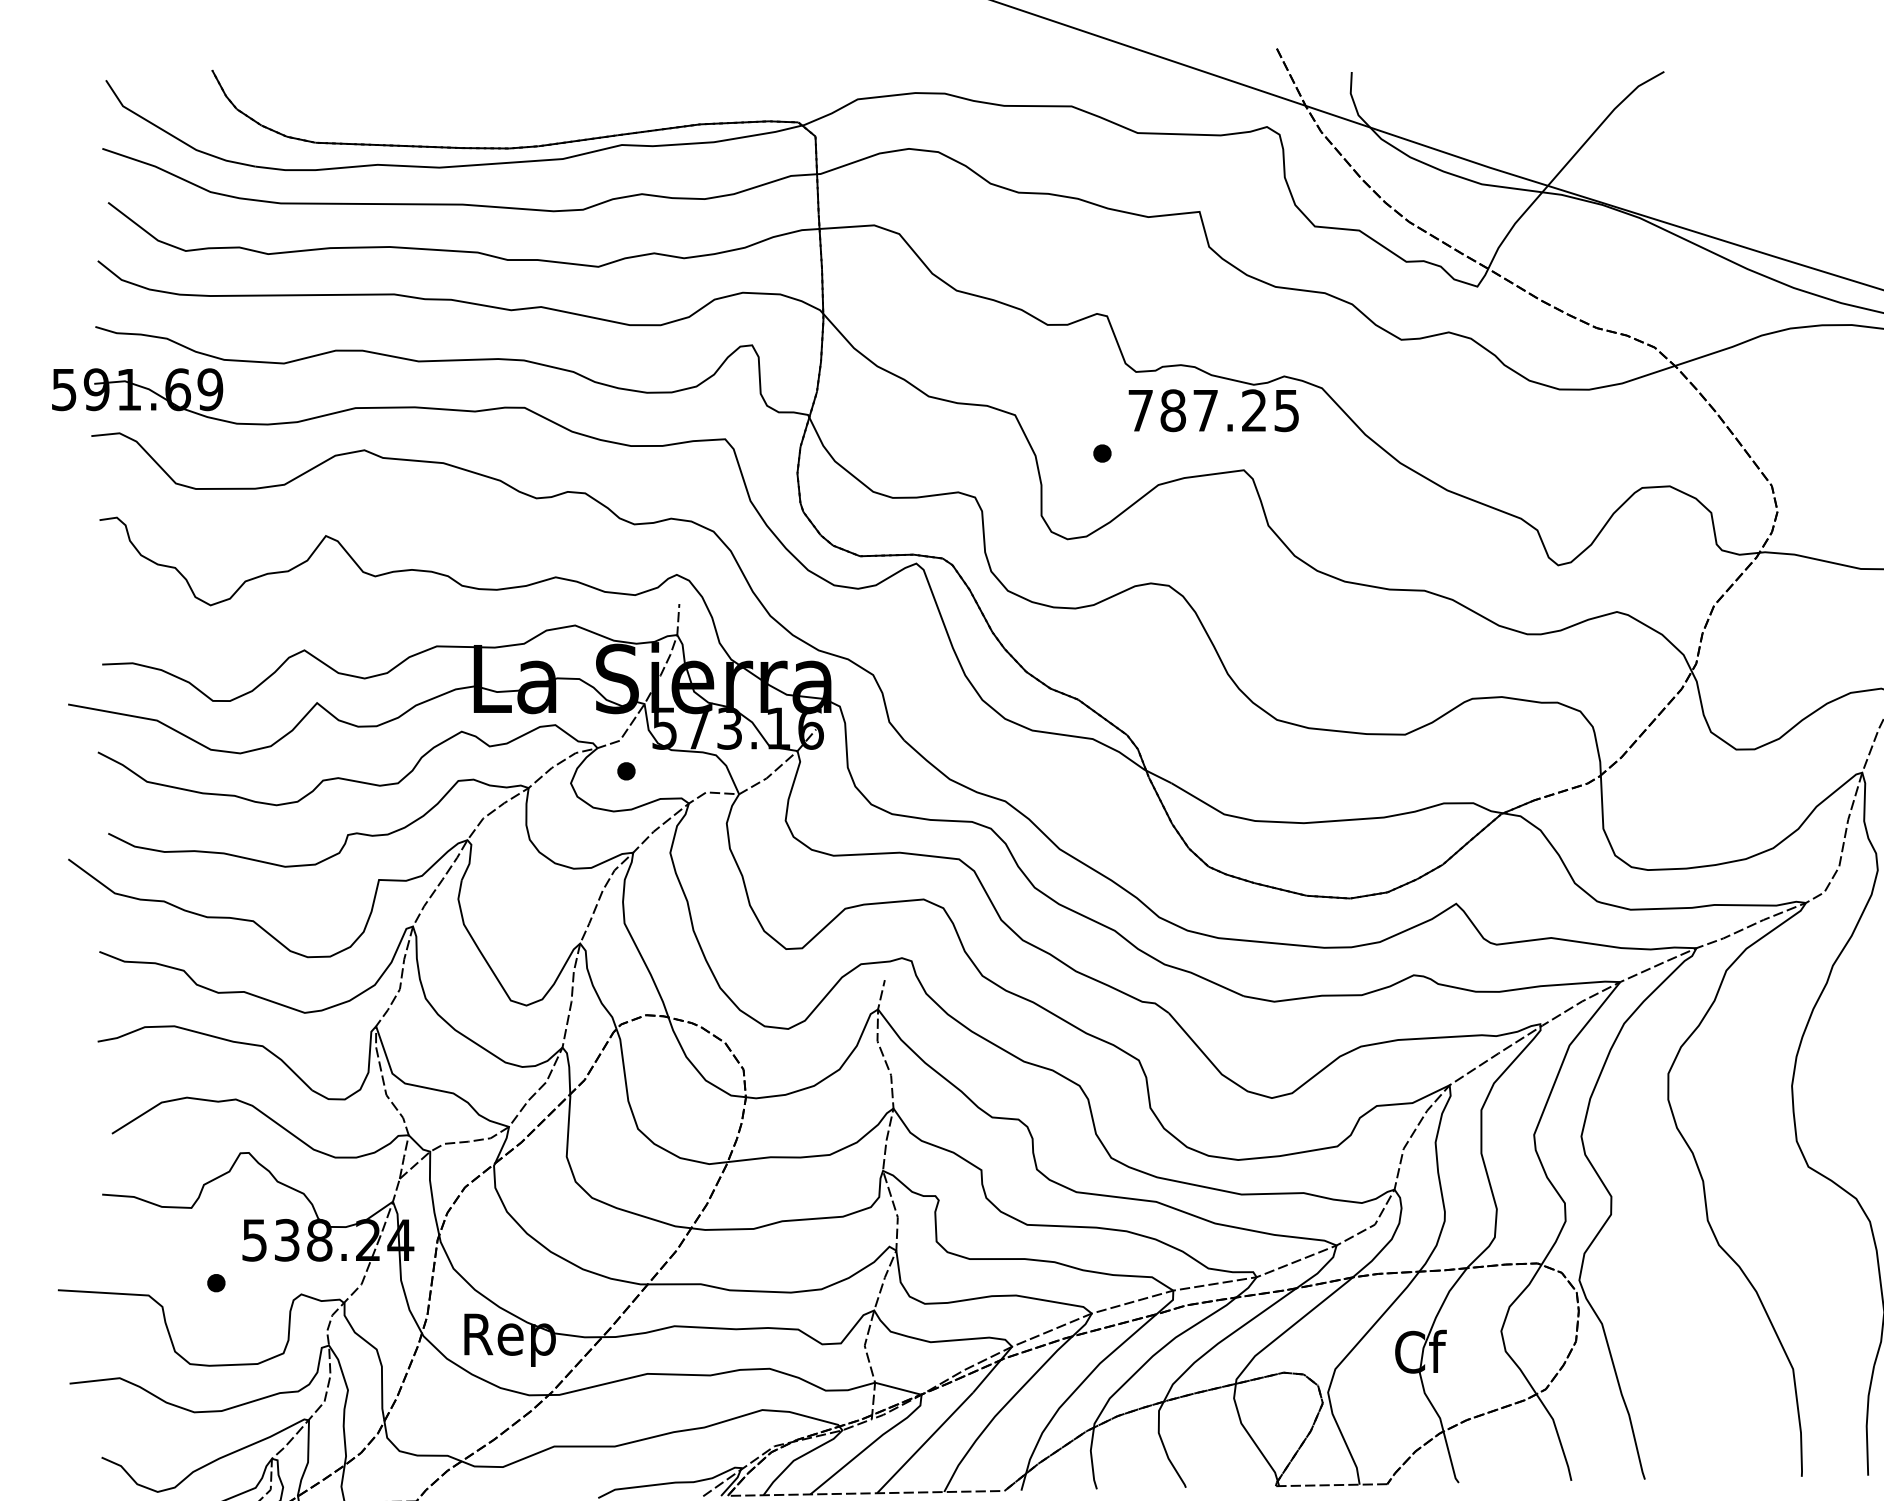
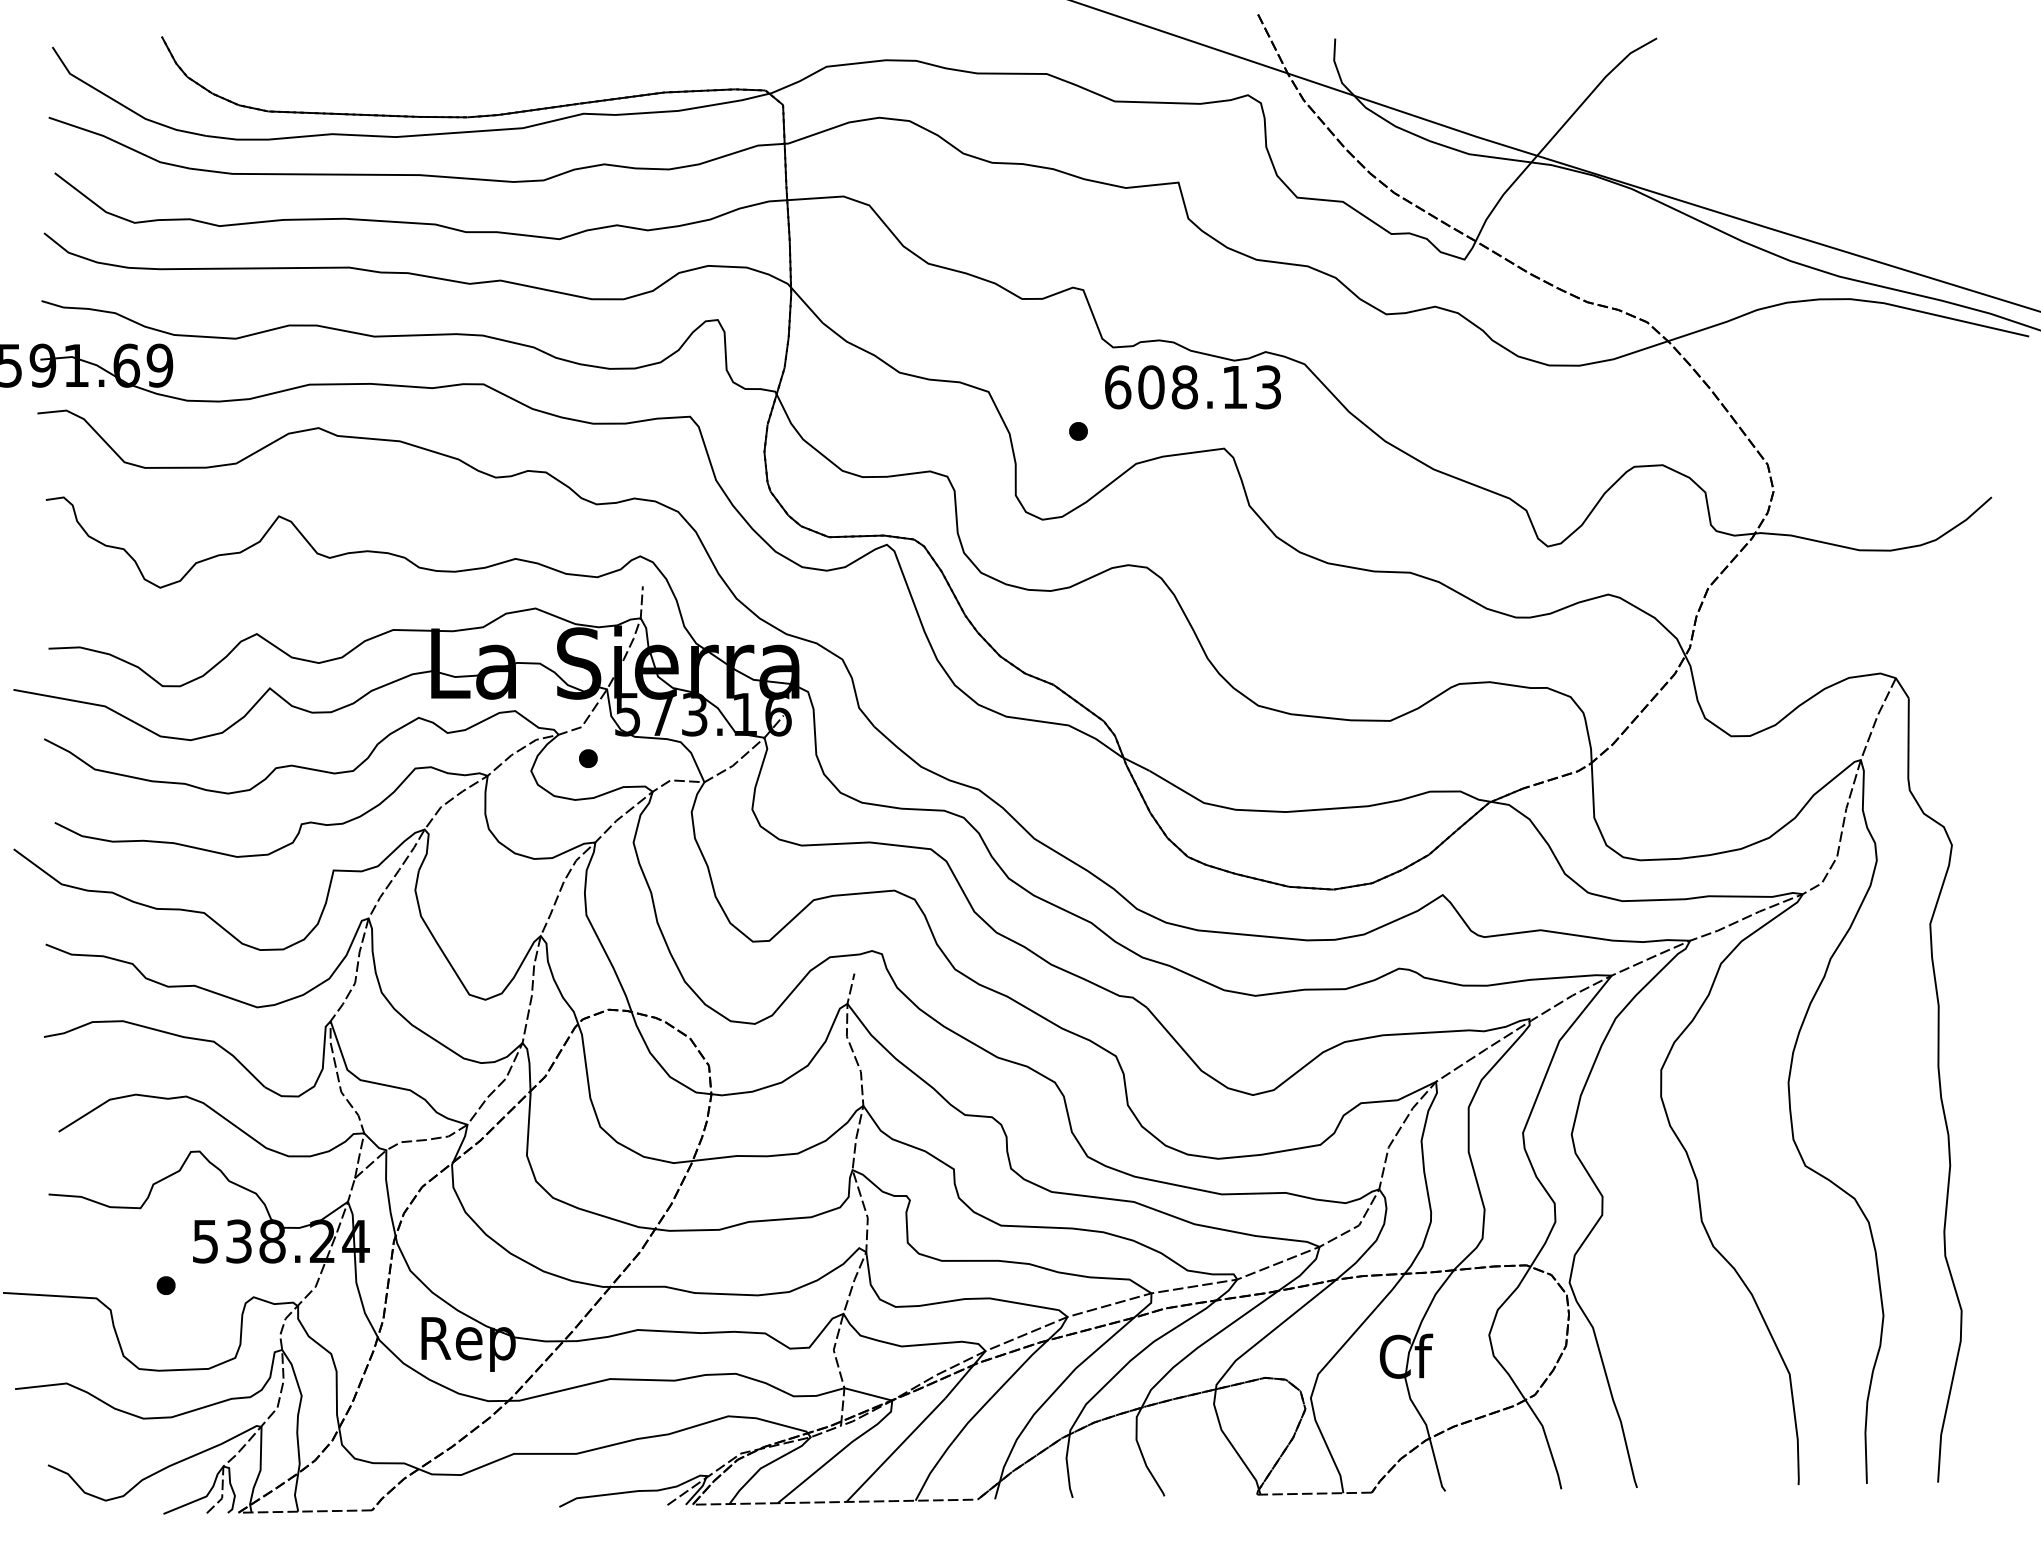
text: (1213, 410) -> (1192, 387), 787.25 -> 608.13

